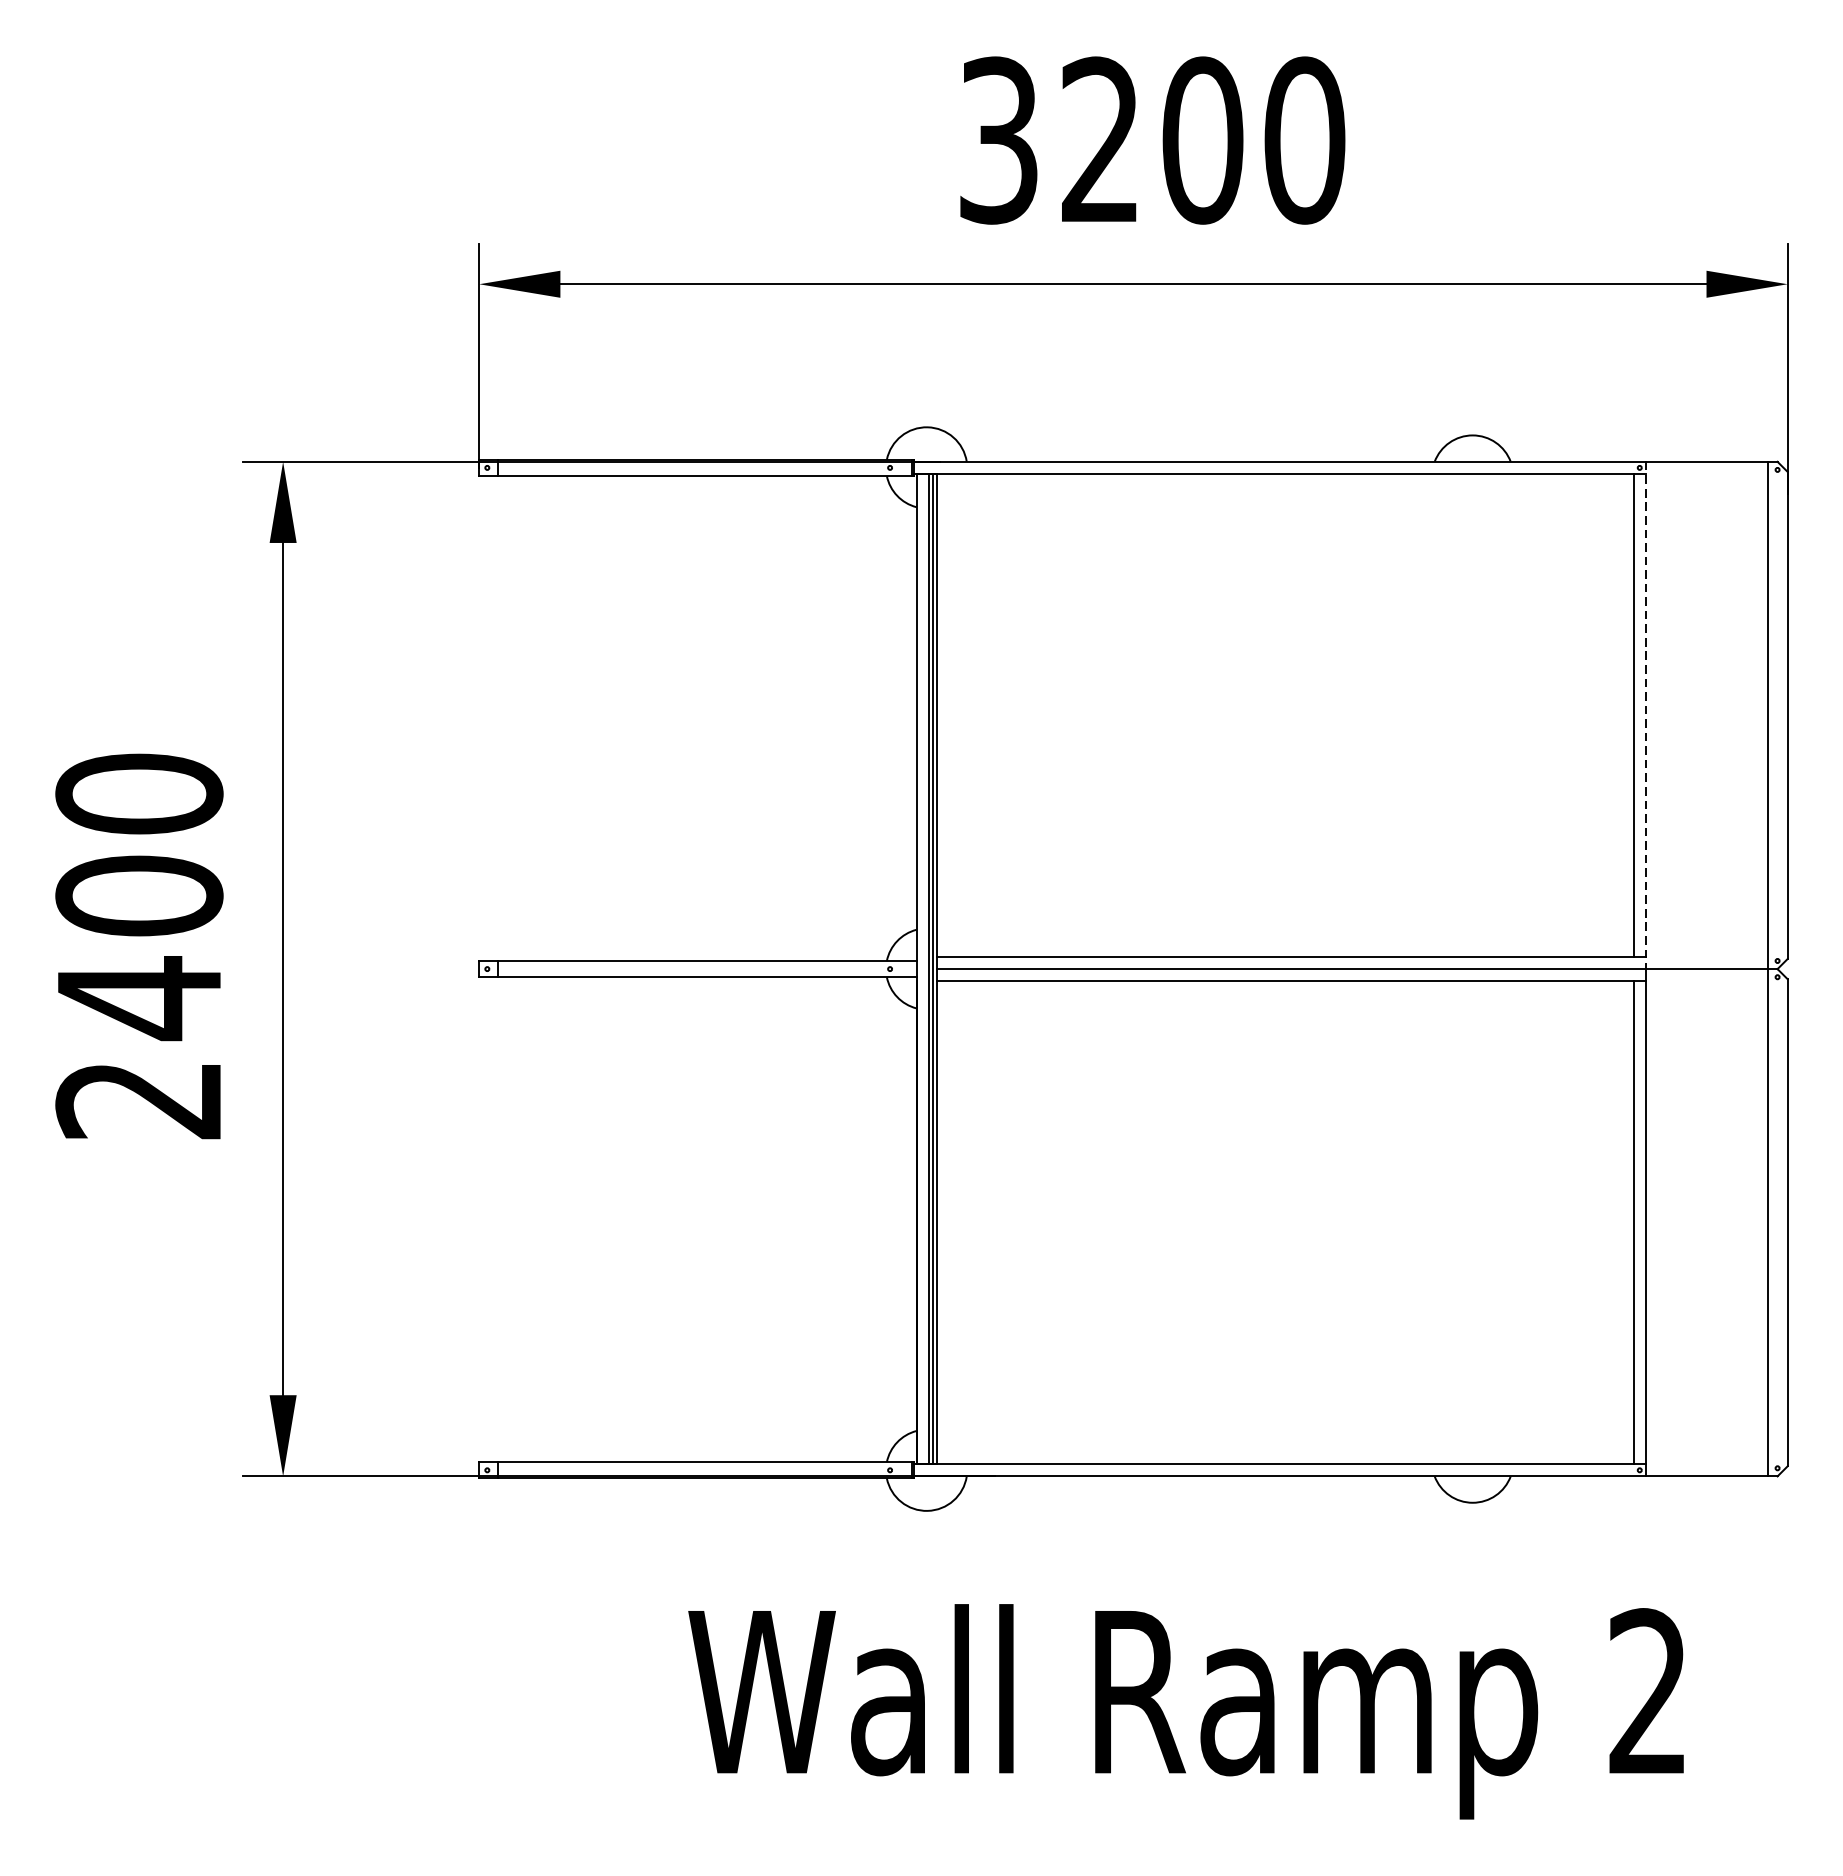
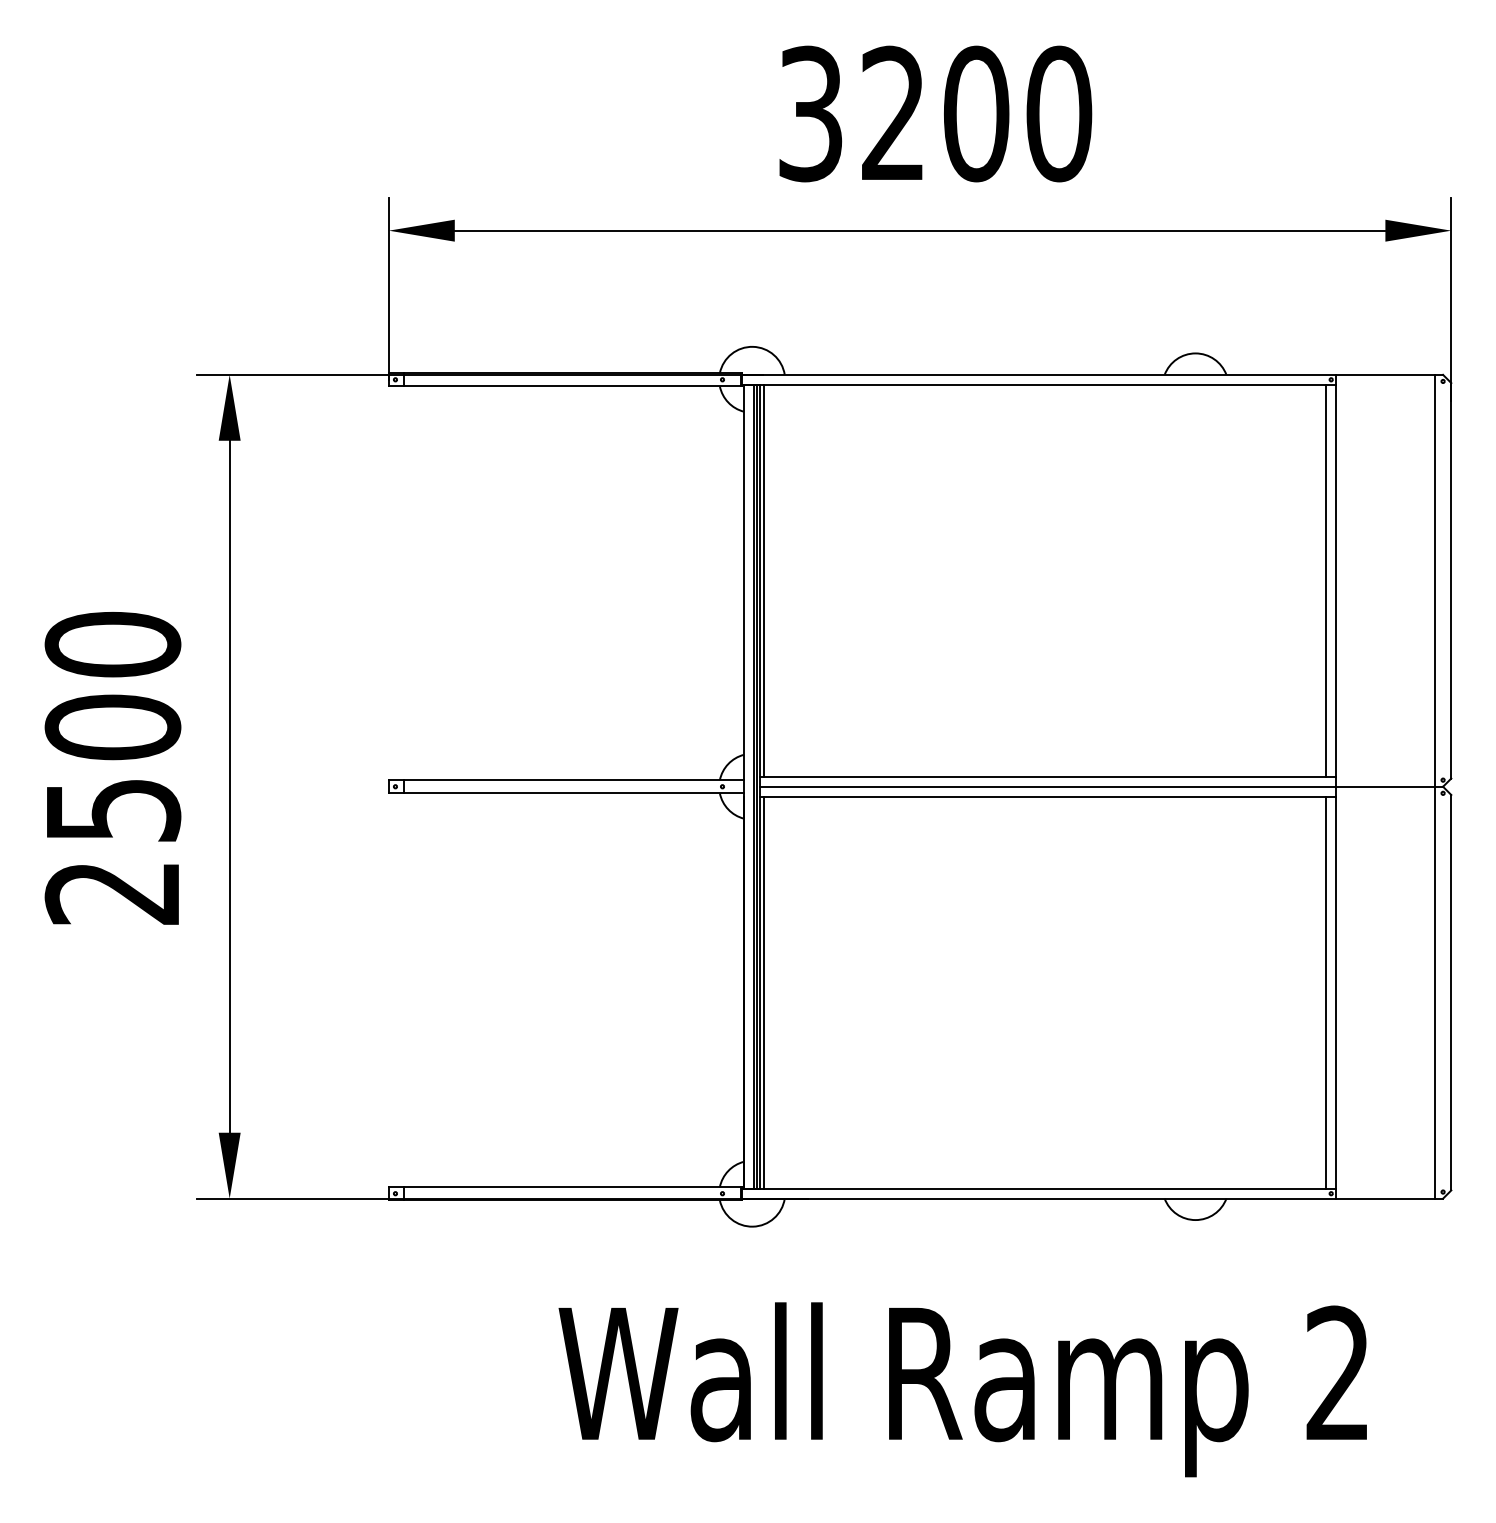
line: (940, 715) -> (763, 580), added
line: (1646, 715) -> (1336, 580), dashed -> solid
text: (141, 998) -> (114, 810), 2400 -> 2500
line: (940, 1222) -> (763, 992), added

